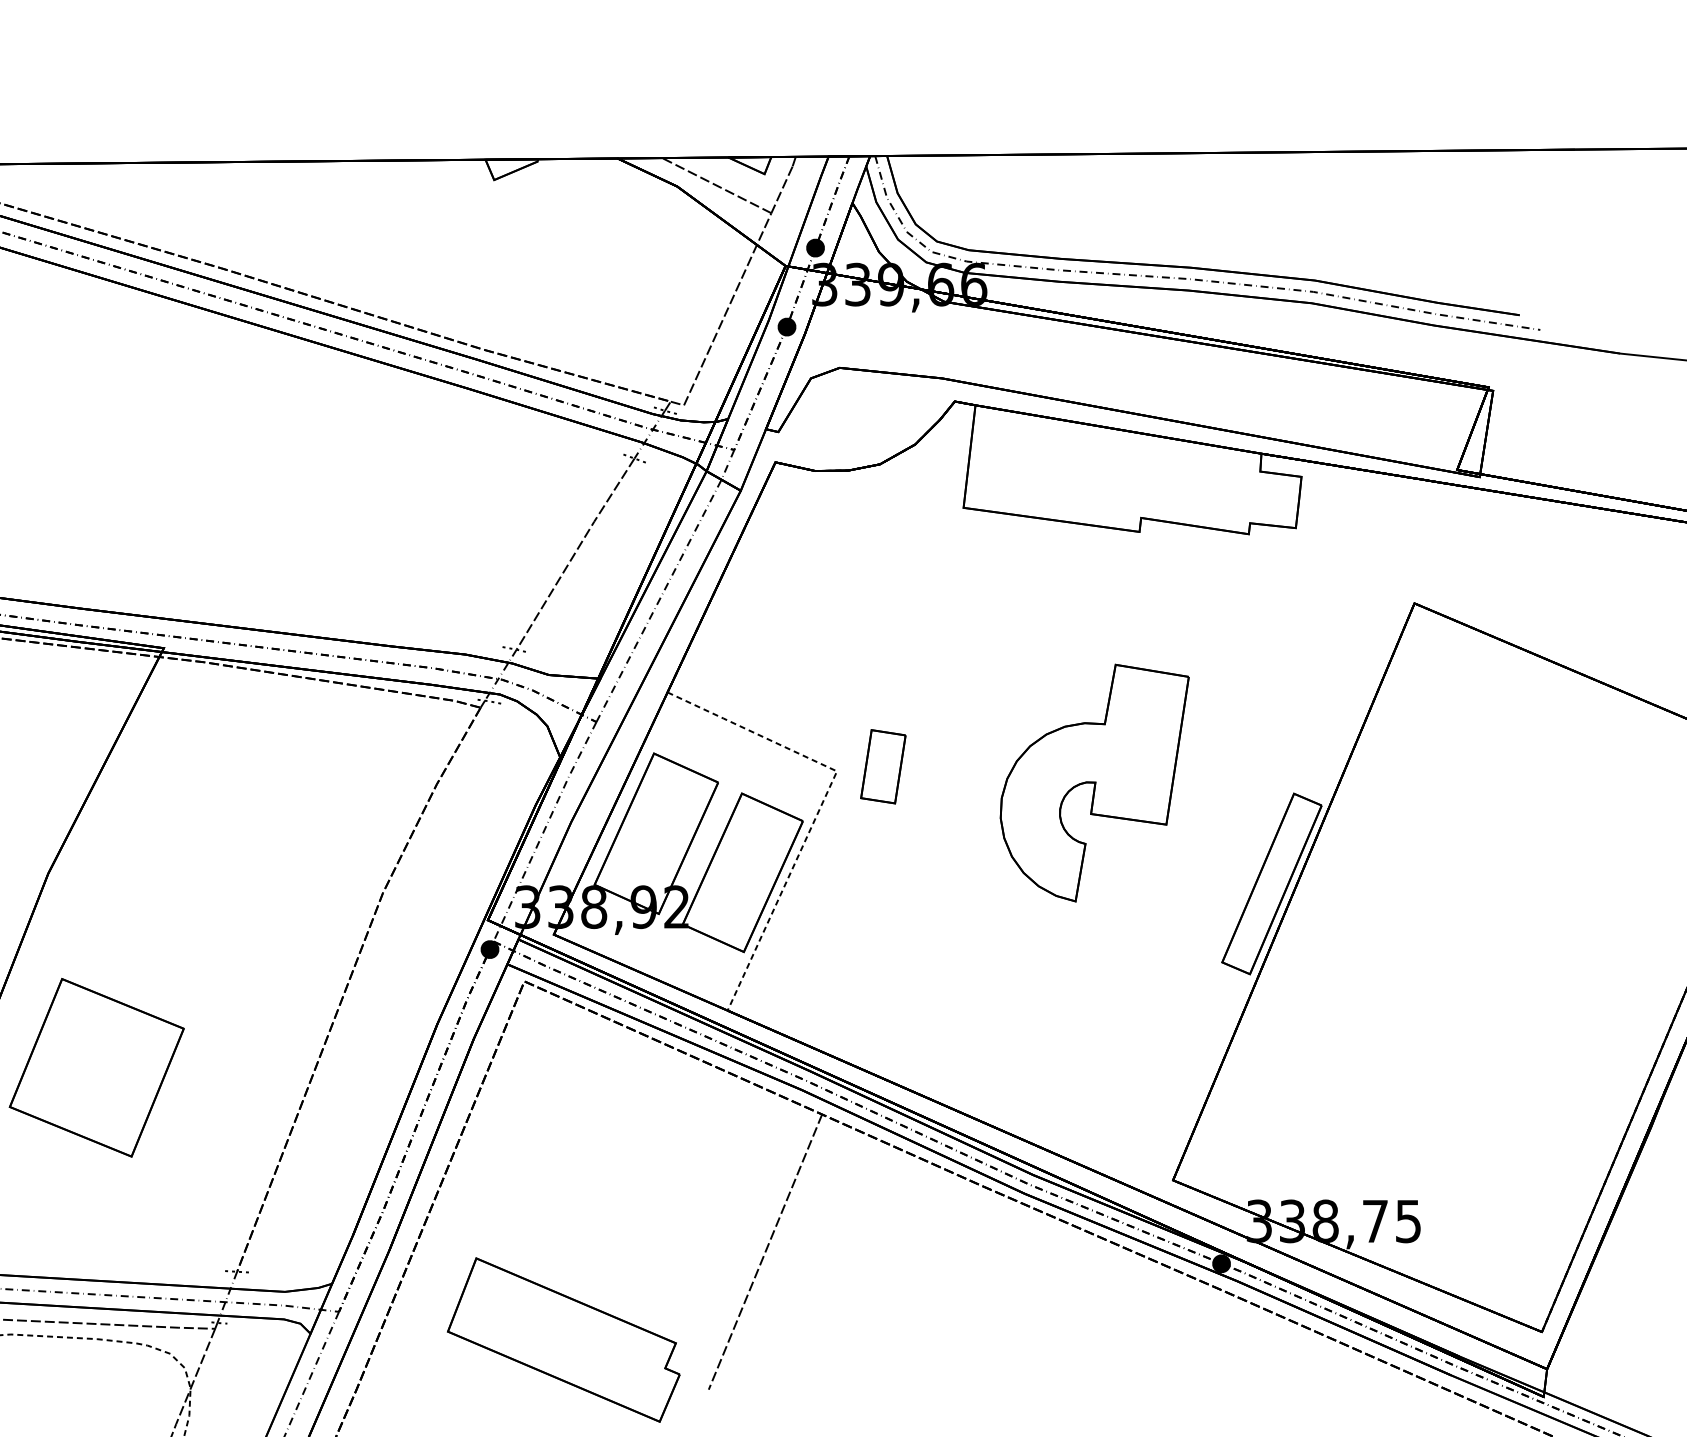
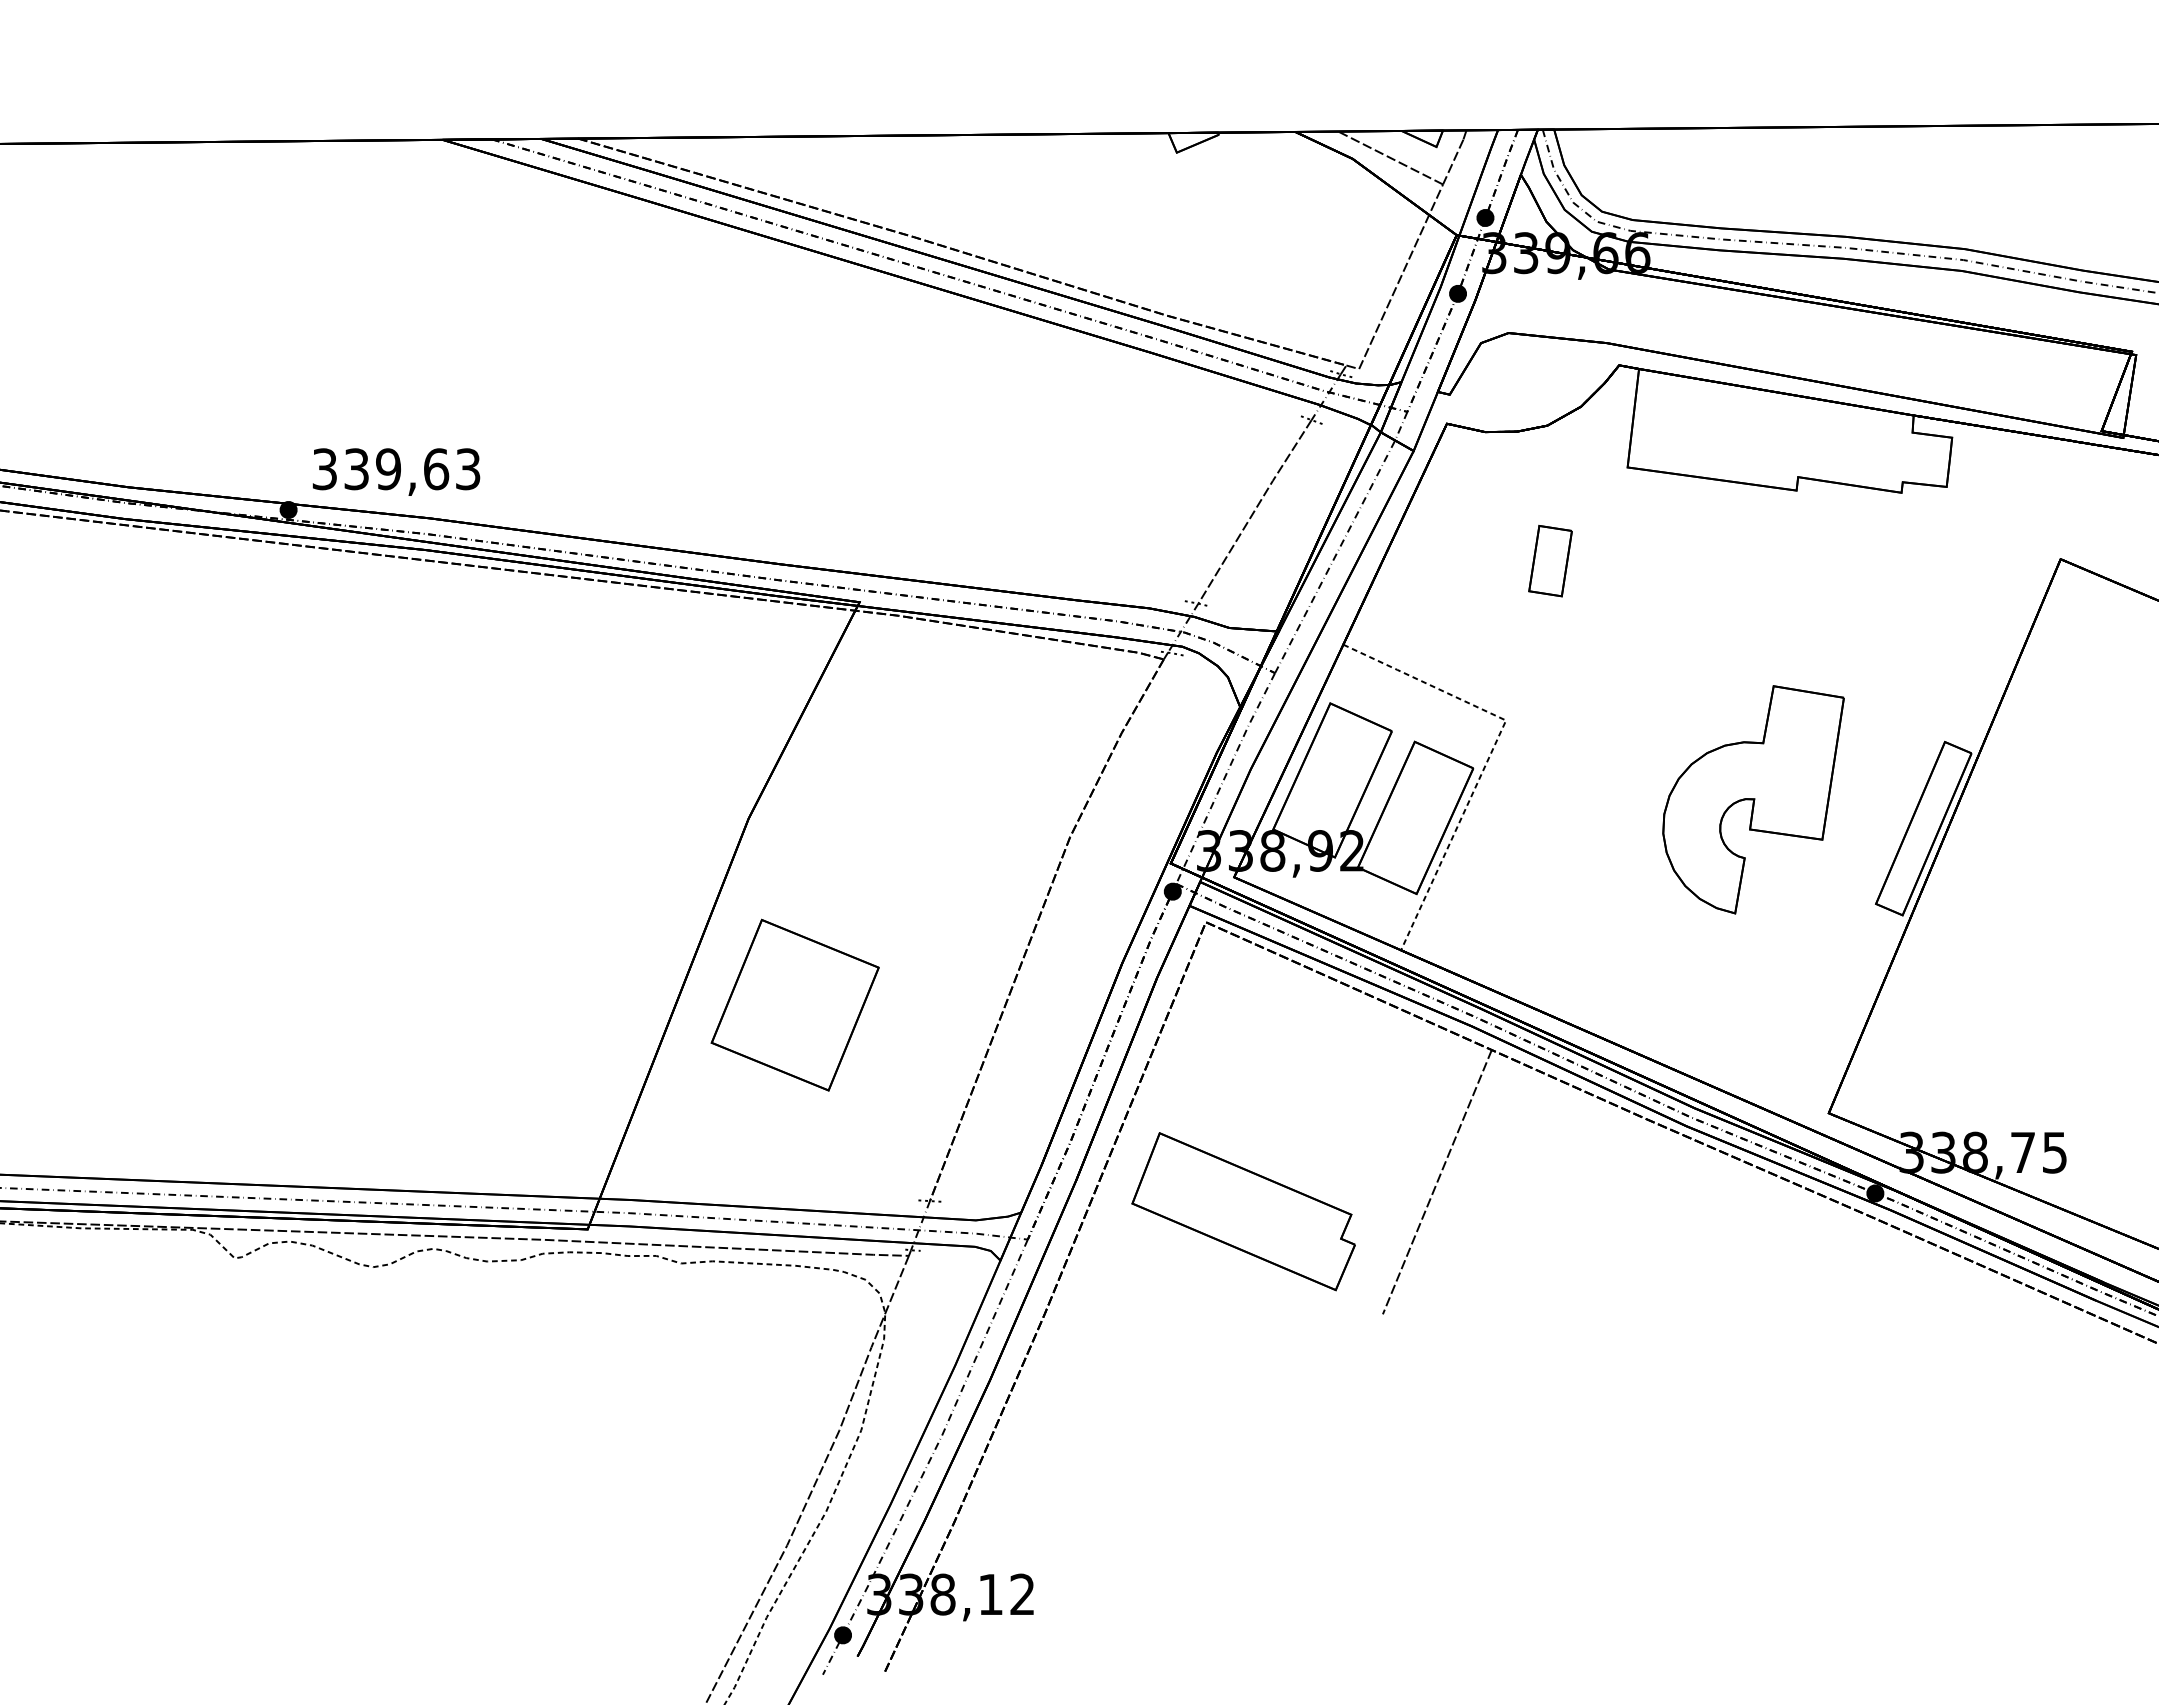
part: (883, 766) -> (1550, 560), moved
part: (1094, 782) -> (1753, 799), moved
part: (563, 1339) -> (1243, 1211), moved

